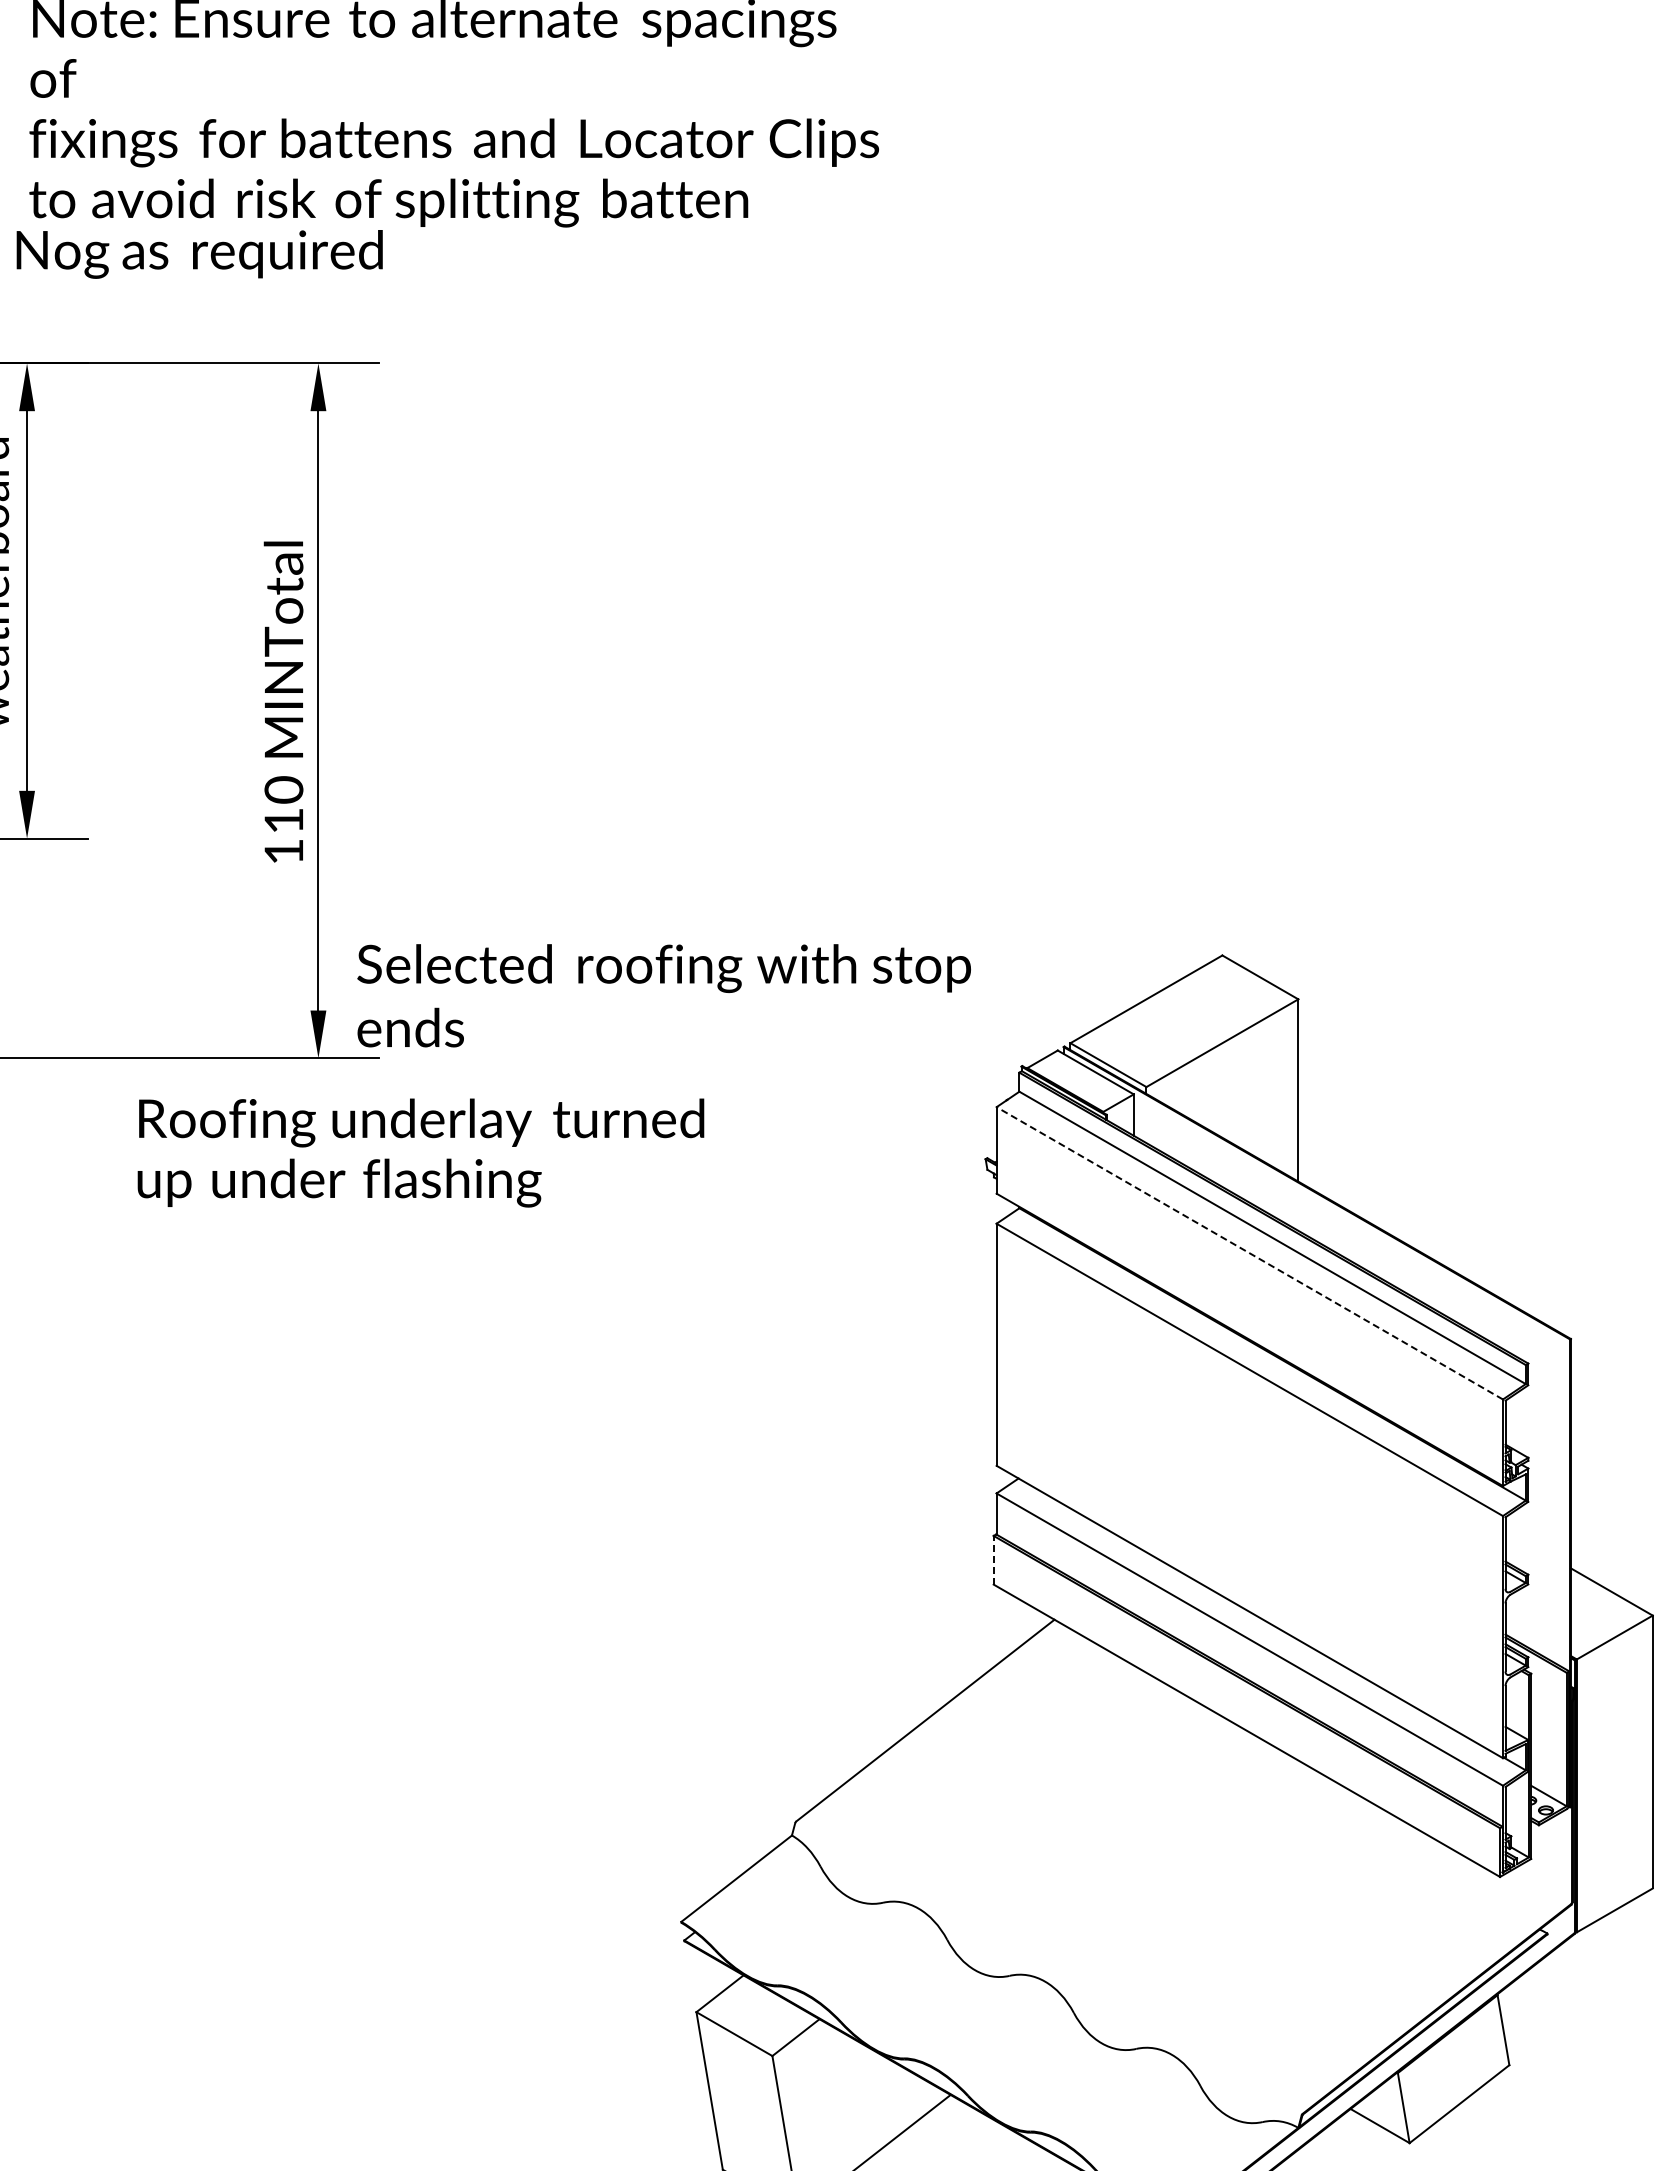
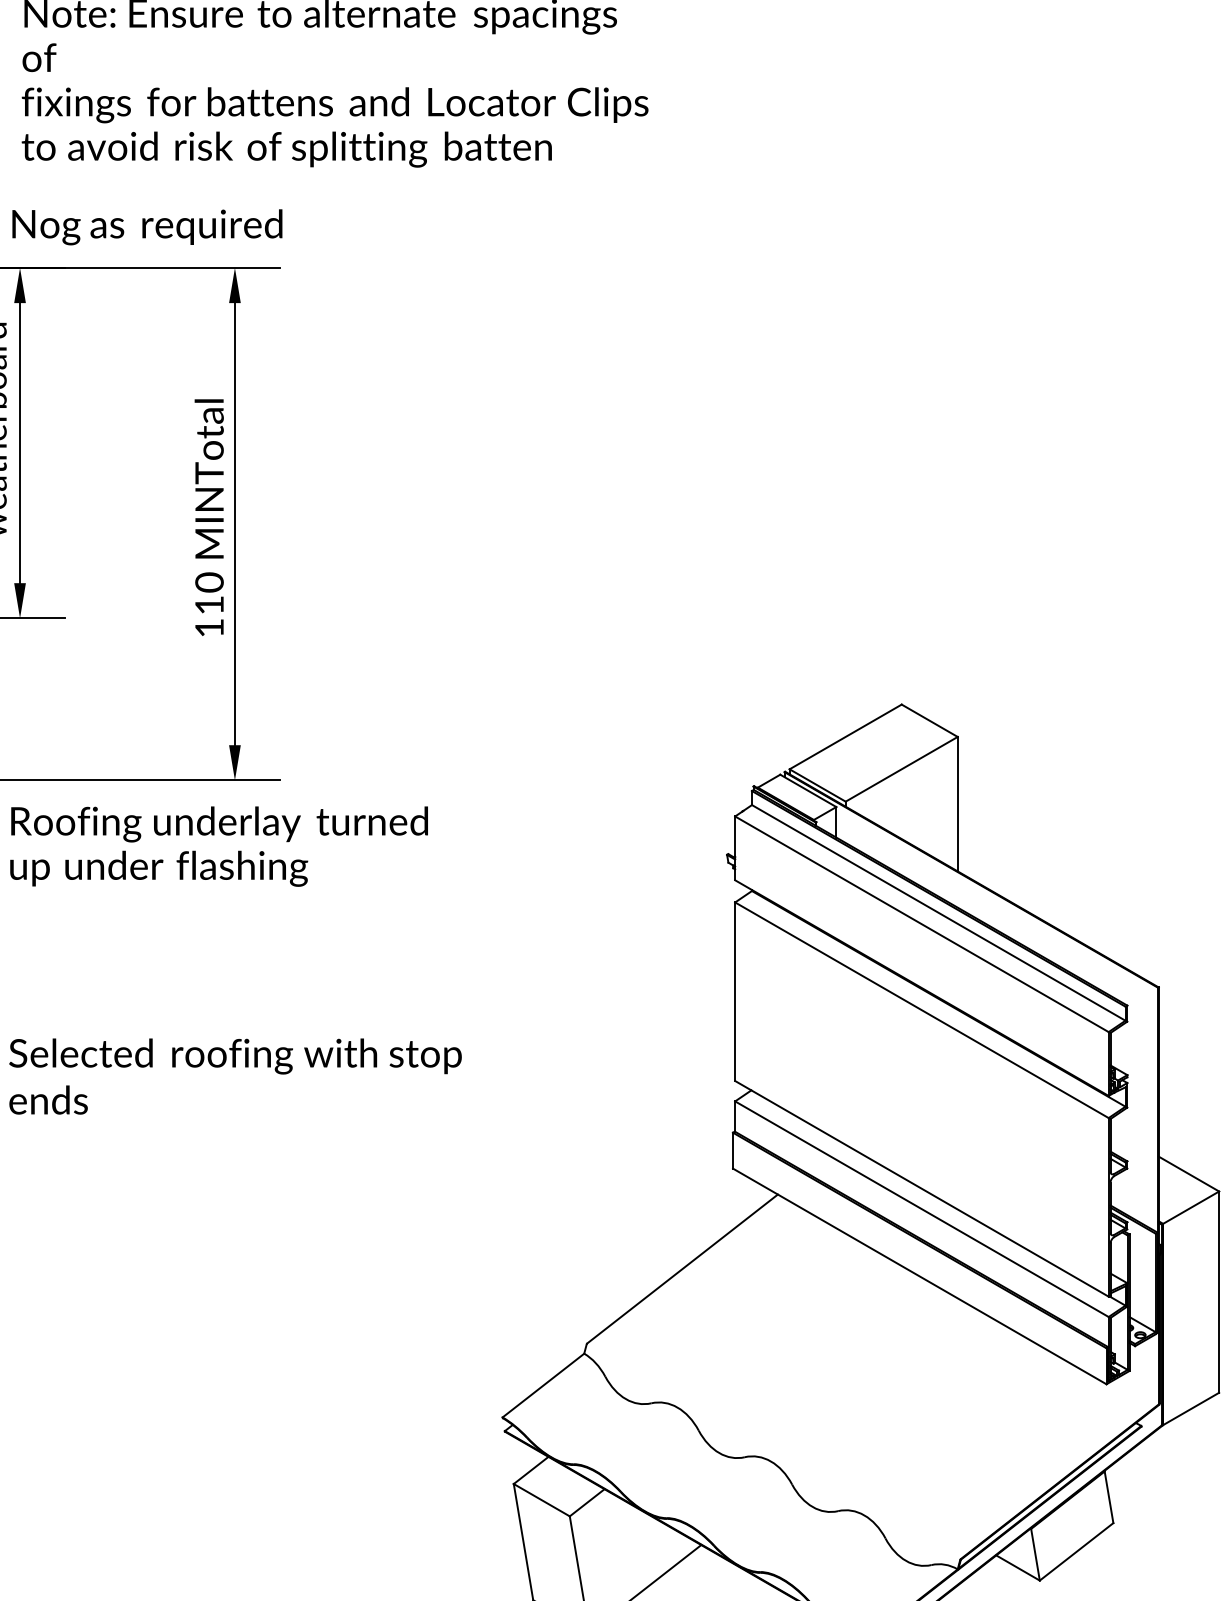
text: (199, 254) -> (147, 227), moved
text: (663, 995) -> (235, 1076), moved
text: (420, 1152) -> (218, 846), moved
line: (1249, 1253) -> (921, 924), dashed -> solid
line: (993, 1559) -> (732, 1150), dashed -> solid

